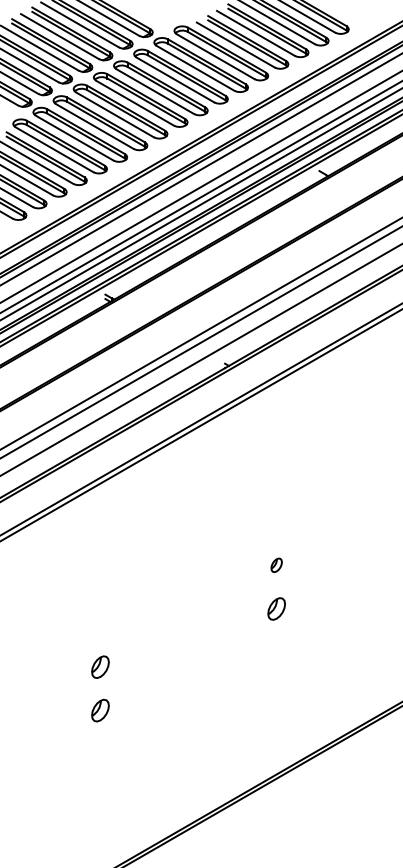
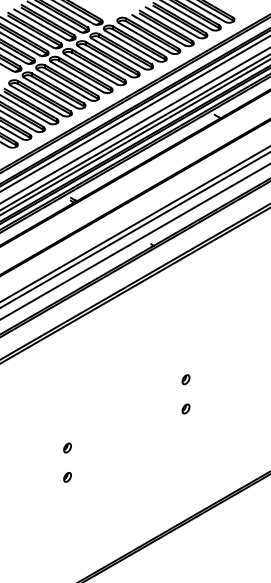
part: (275, 608) -> (185, 408), size x0.62
part: (100, 666) -> (67, 447), size x0.62
part: (100, 710) -> (67, 477), size x0.62

